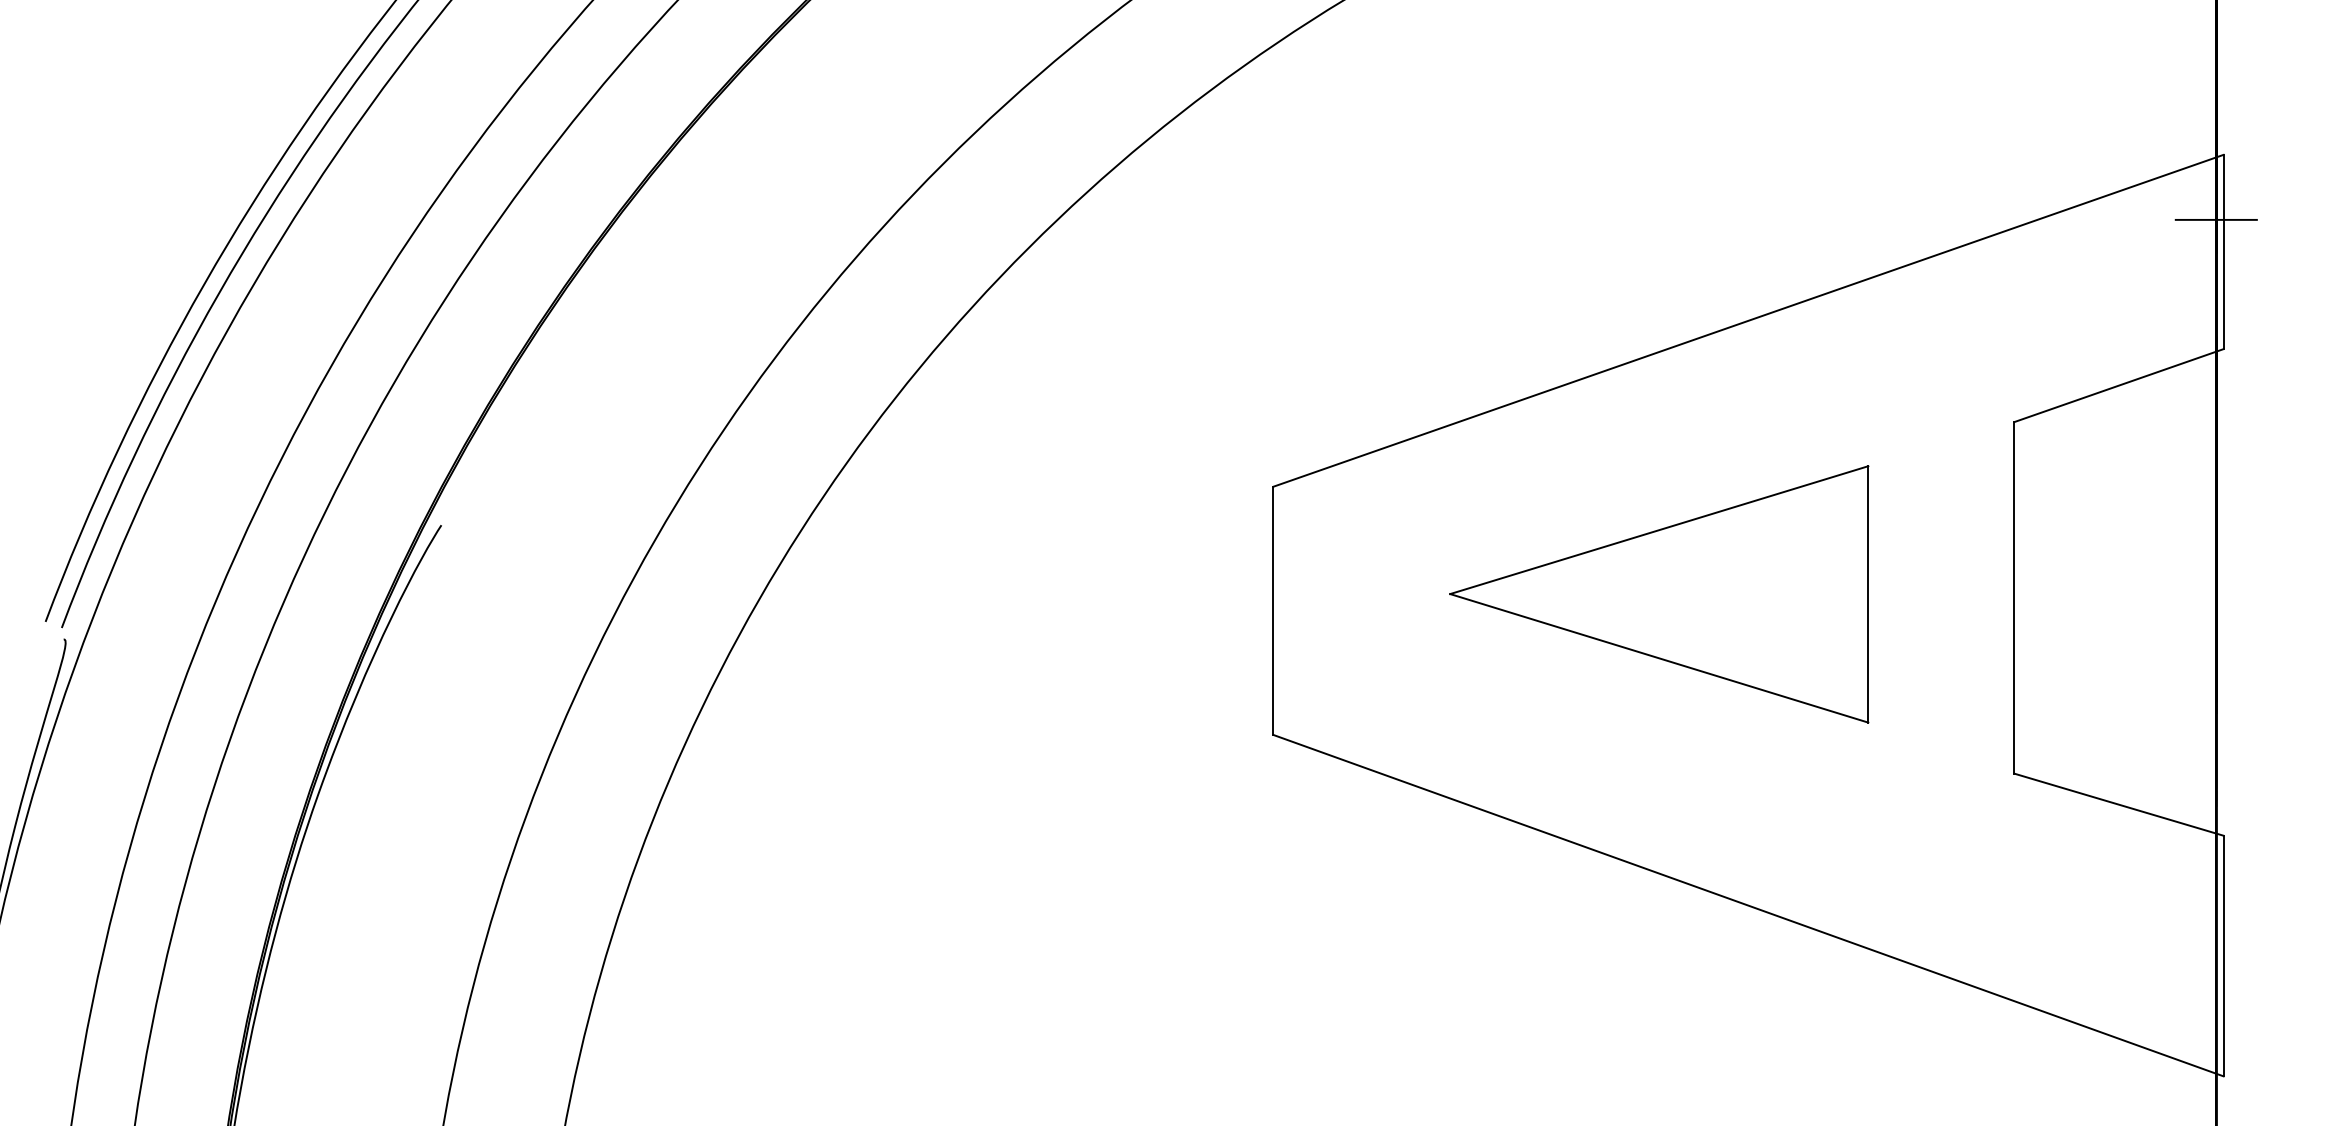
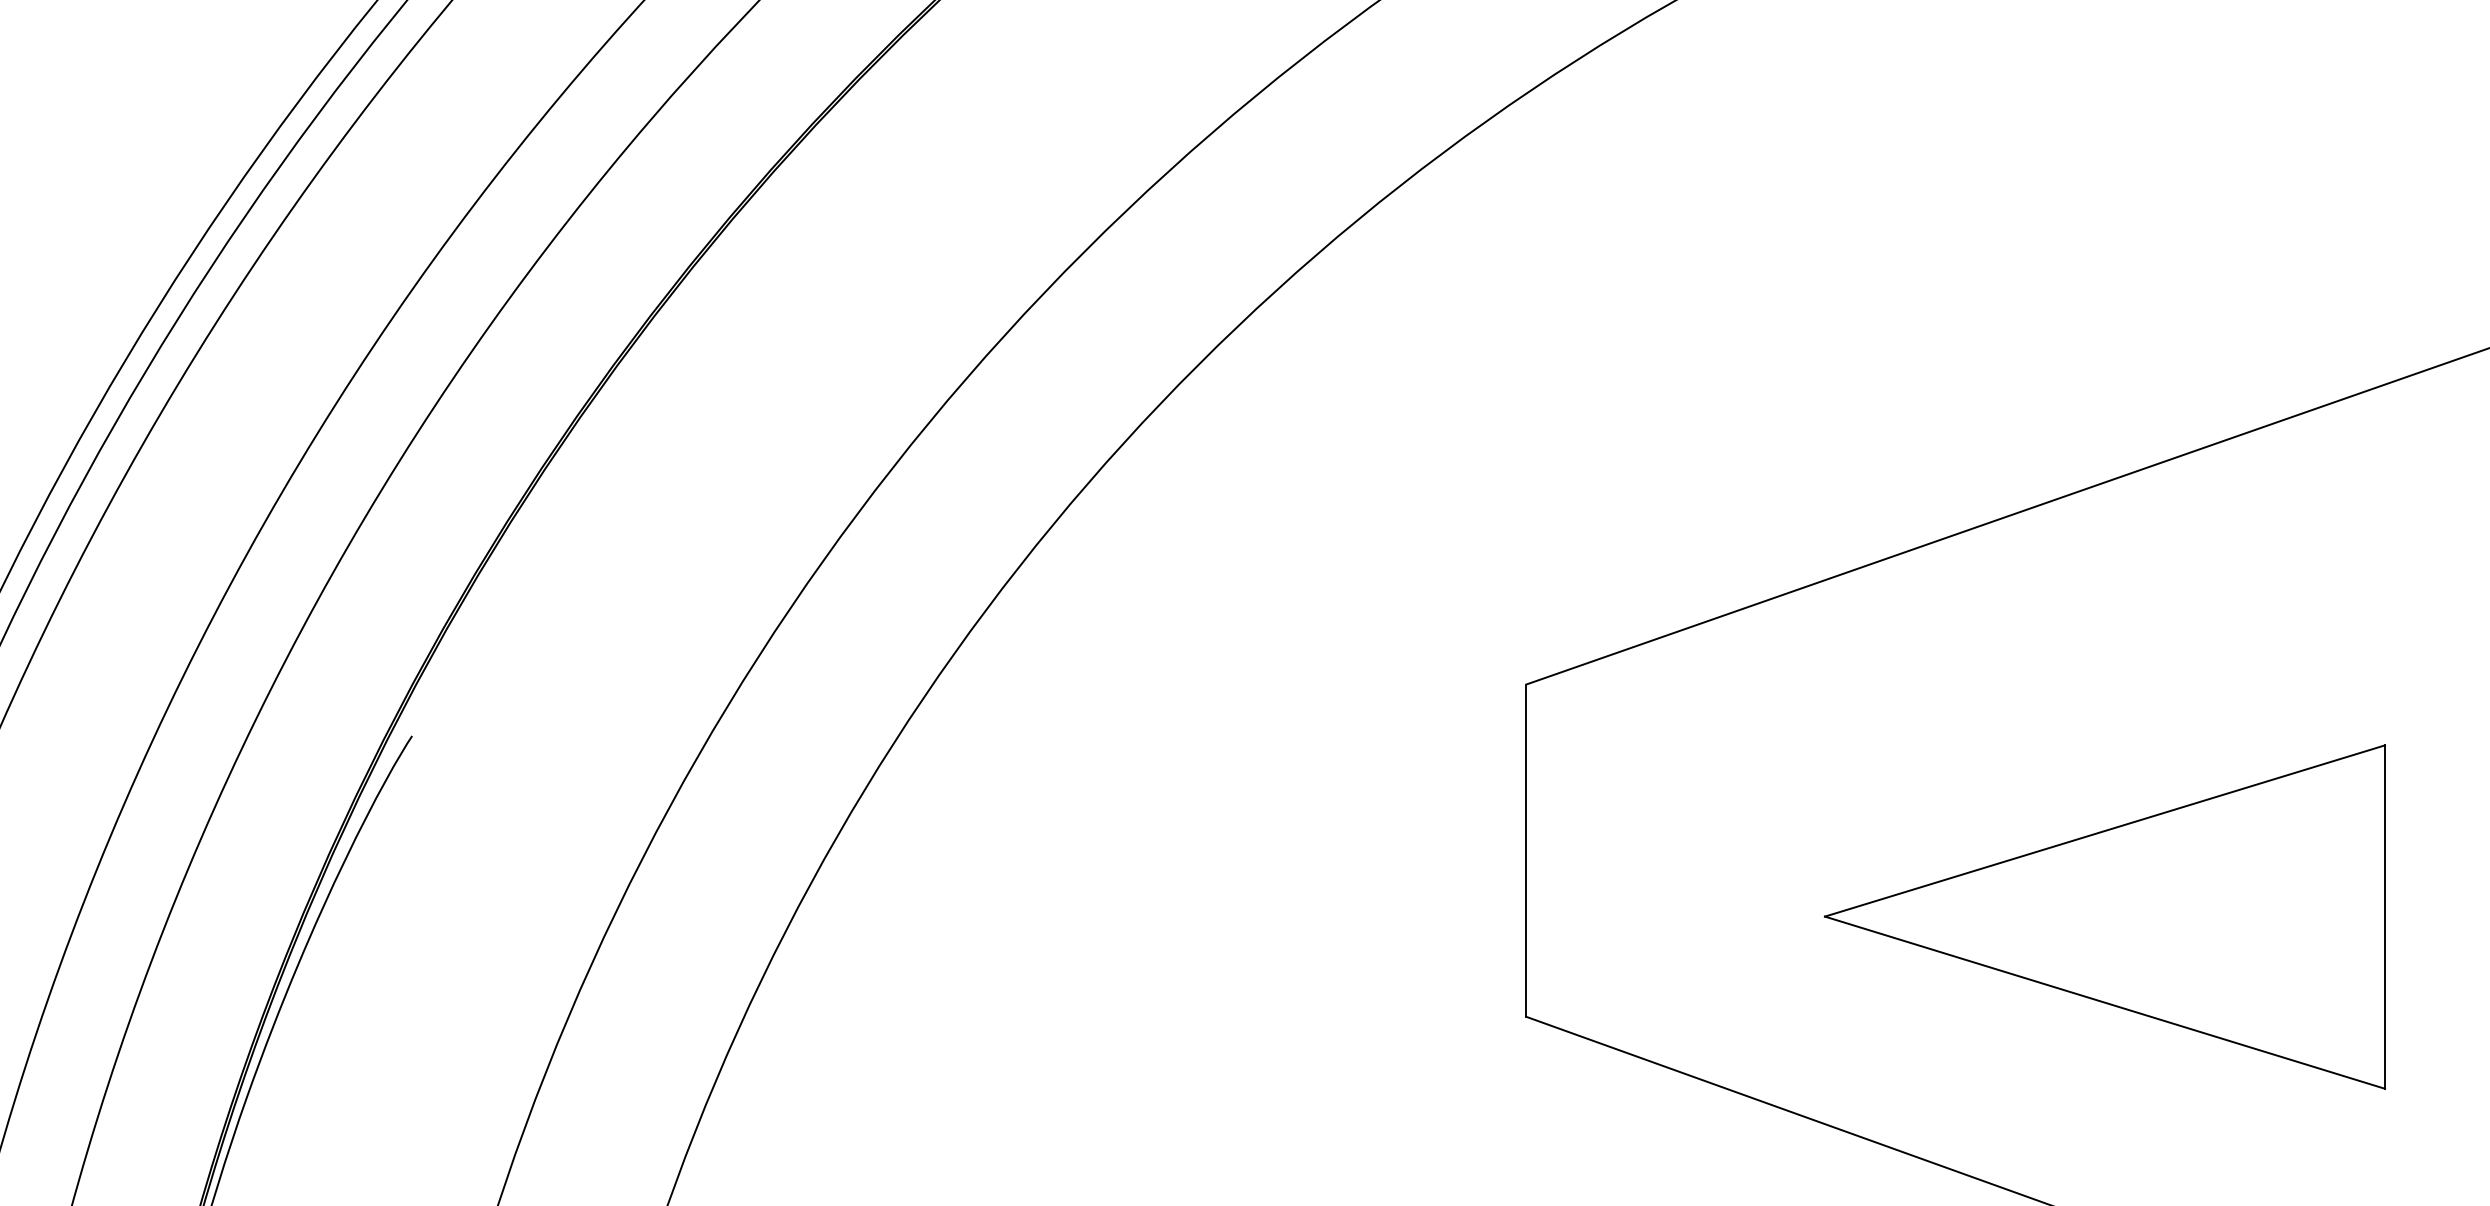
part: (1659, 594) -> (2105, 917), moved

